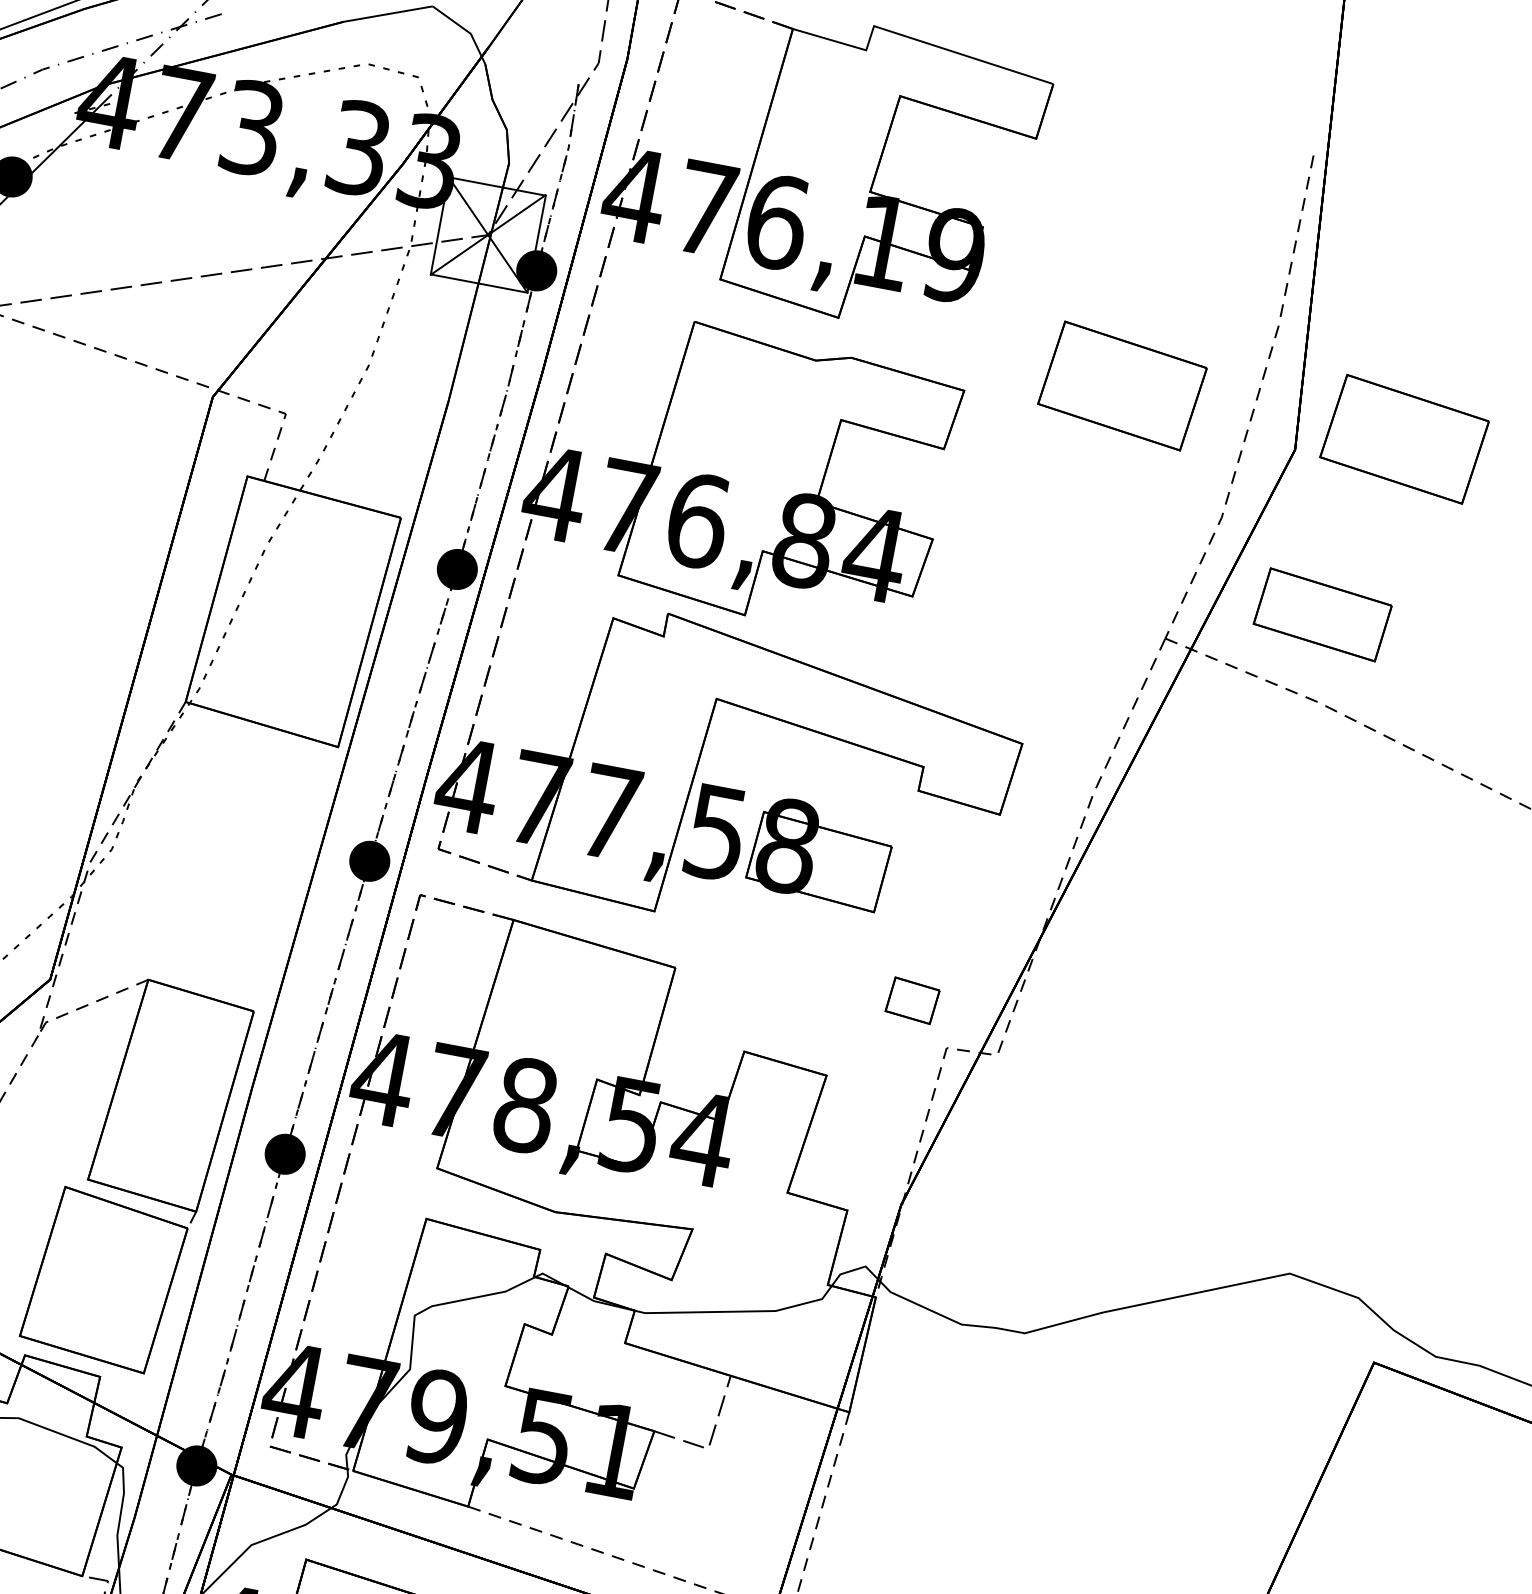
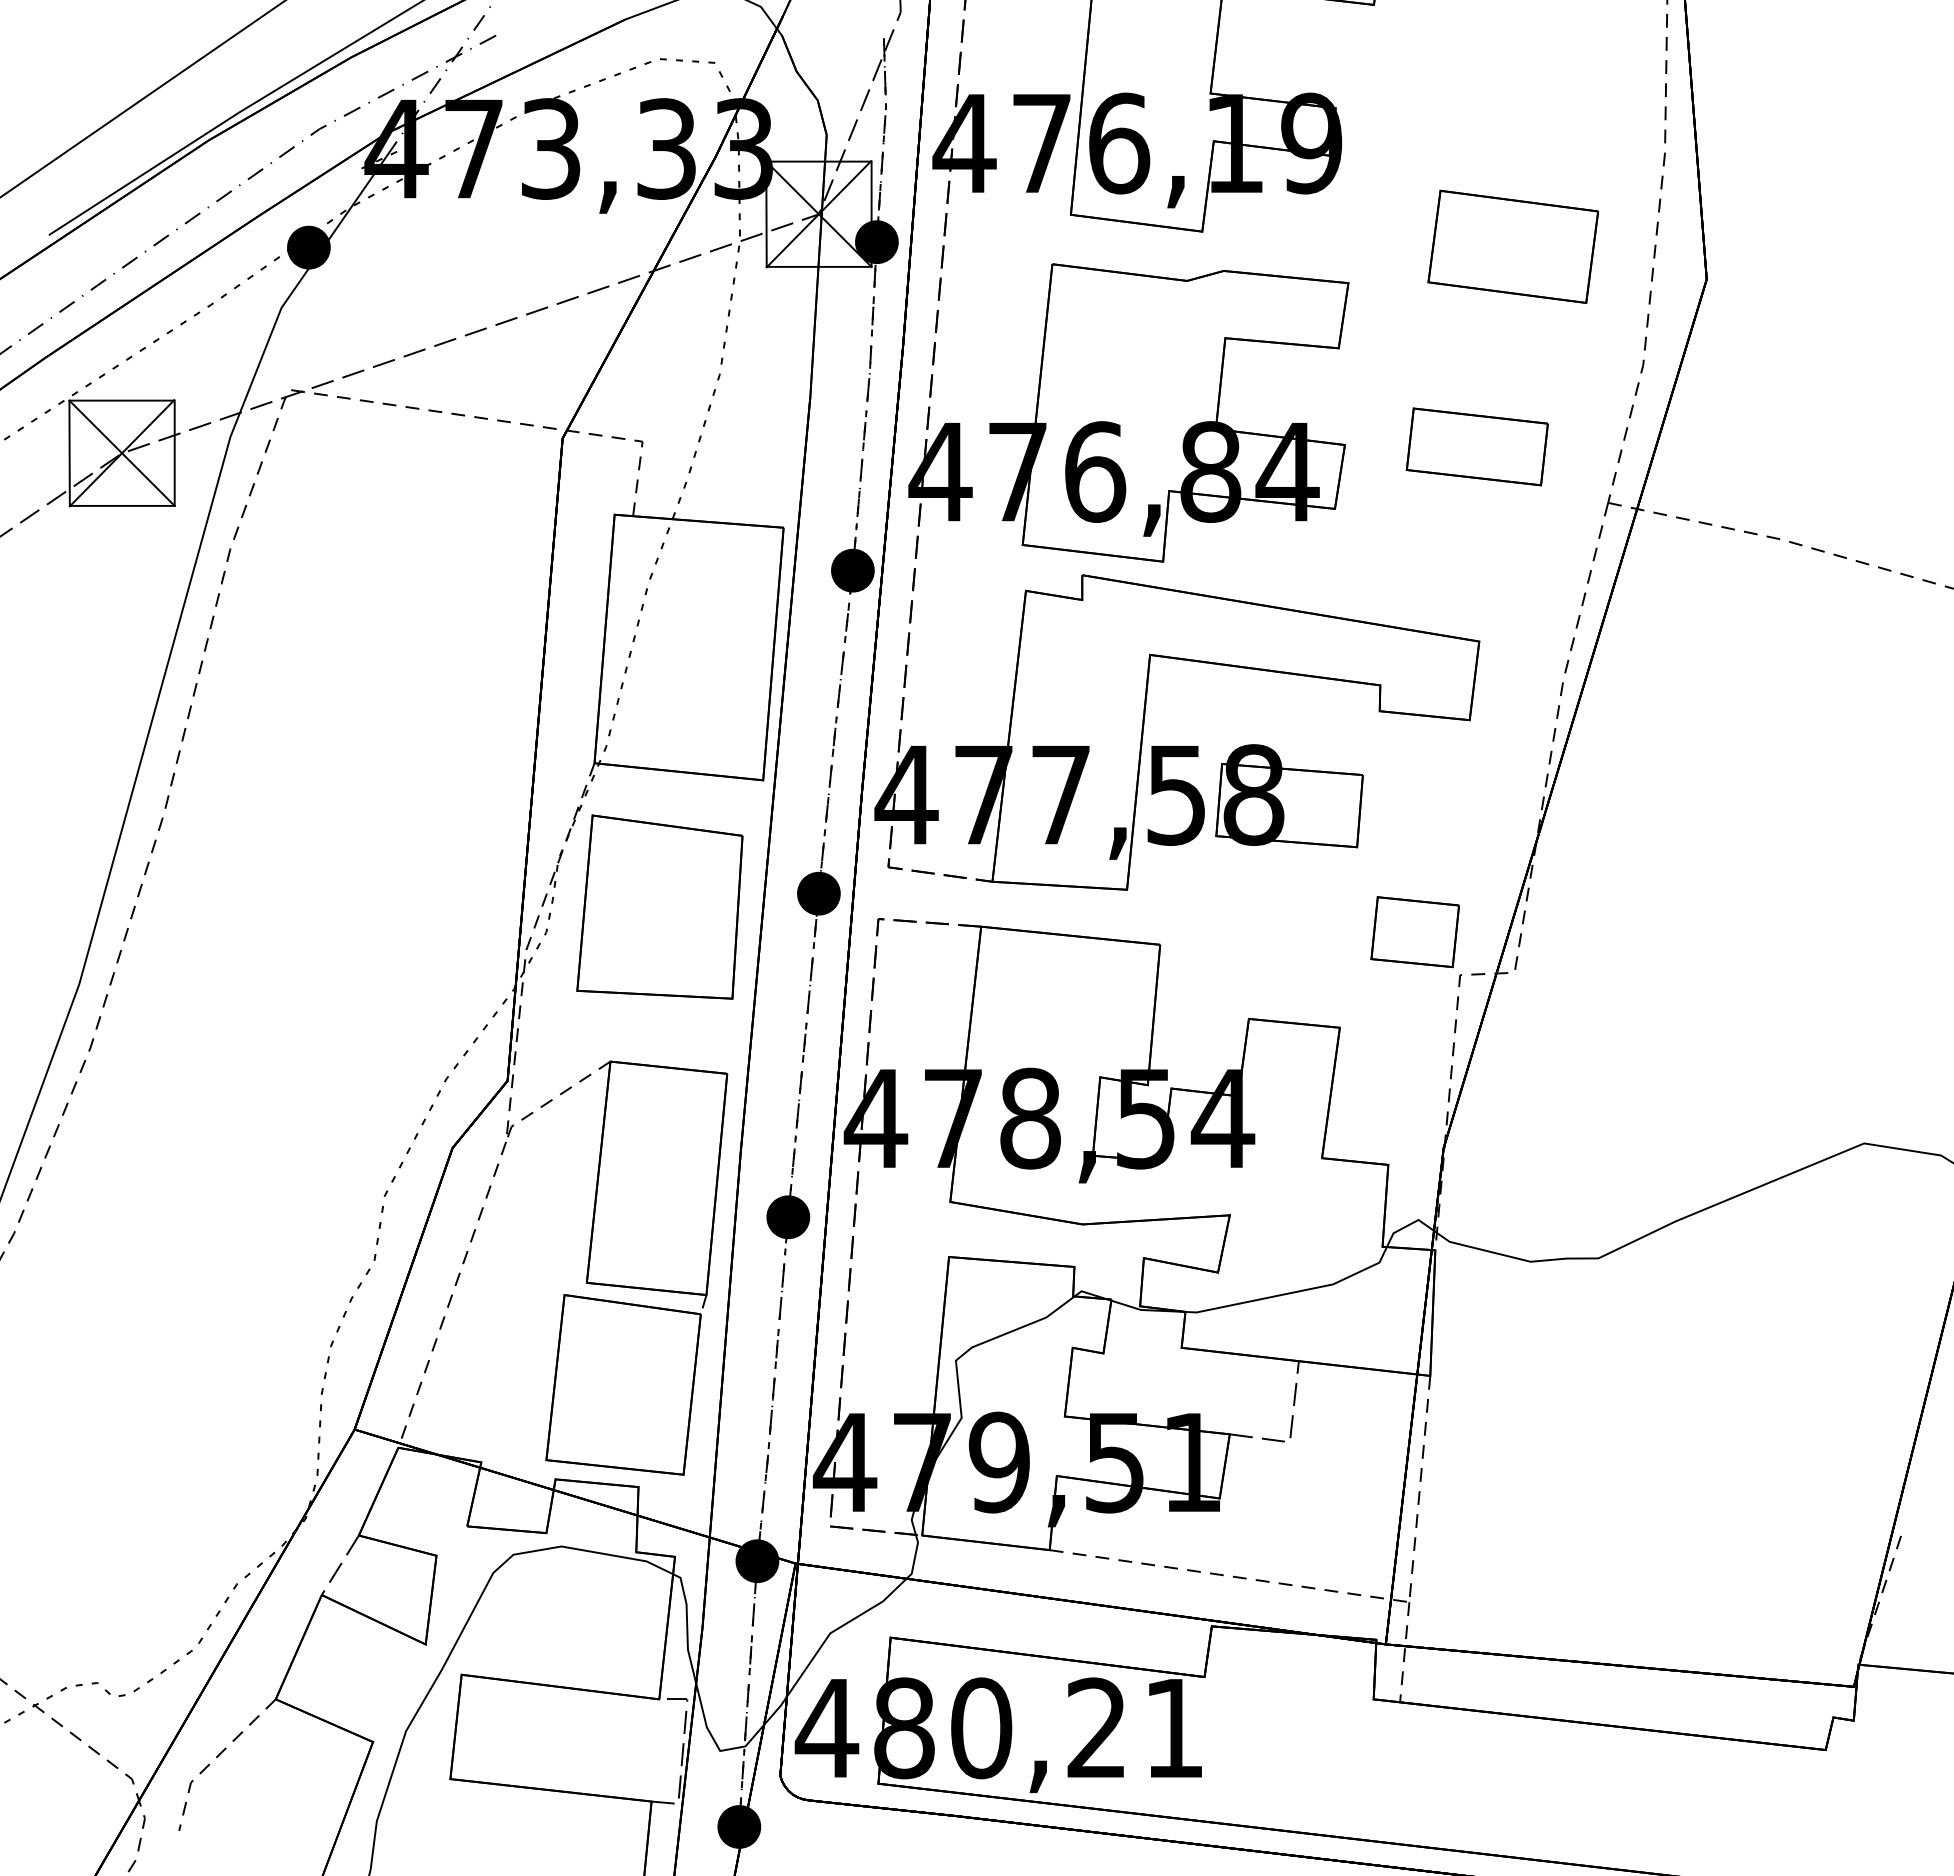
part: (1403, 438) -> (1818, 246), removed
part: (1322, 614) -> (1476, 446), moved
part: (220, 845) -> (659, 906), added
part: (912, 1000) -> (1414, 932), size x1.67

